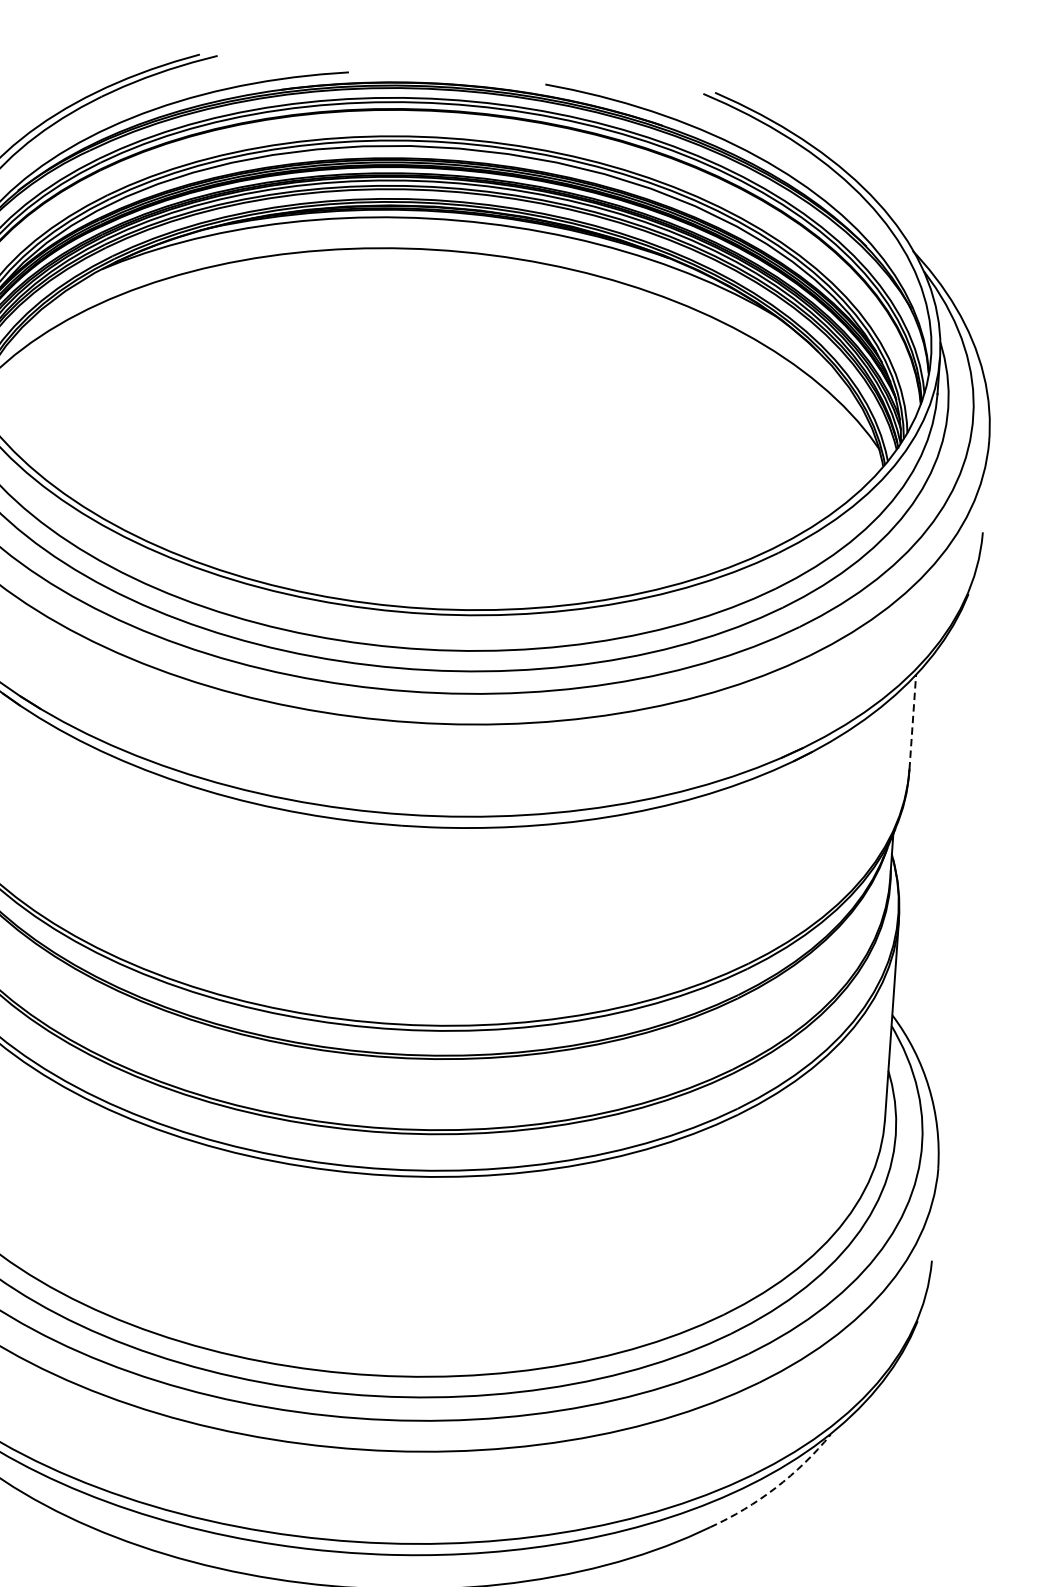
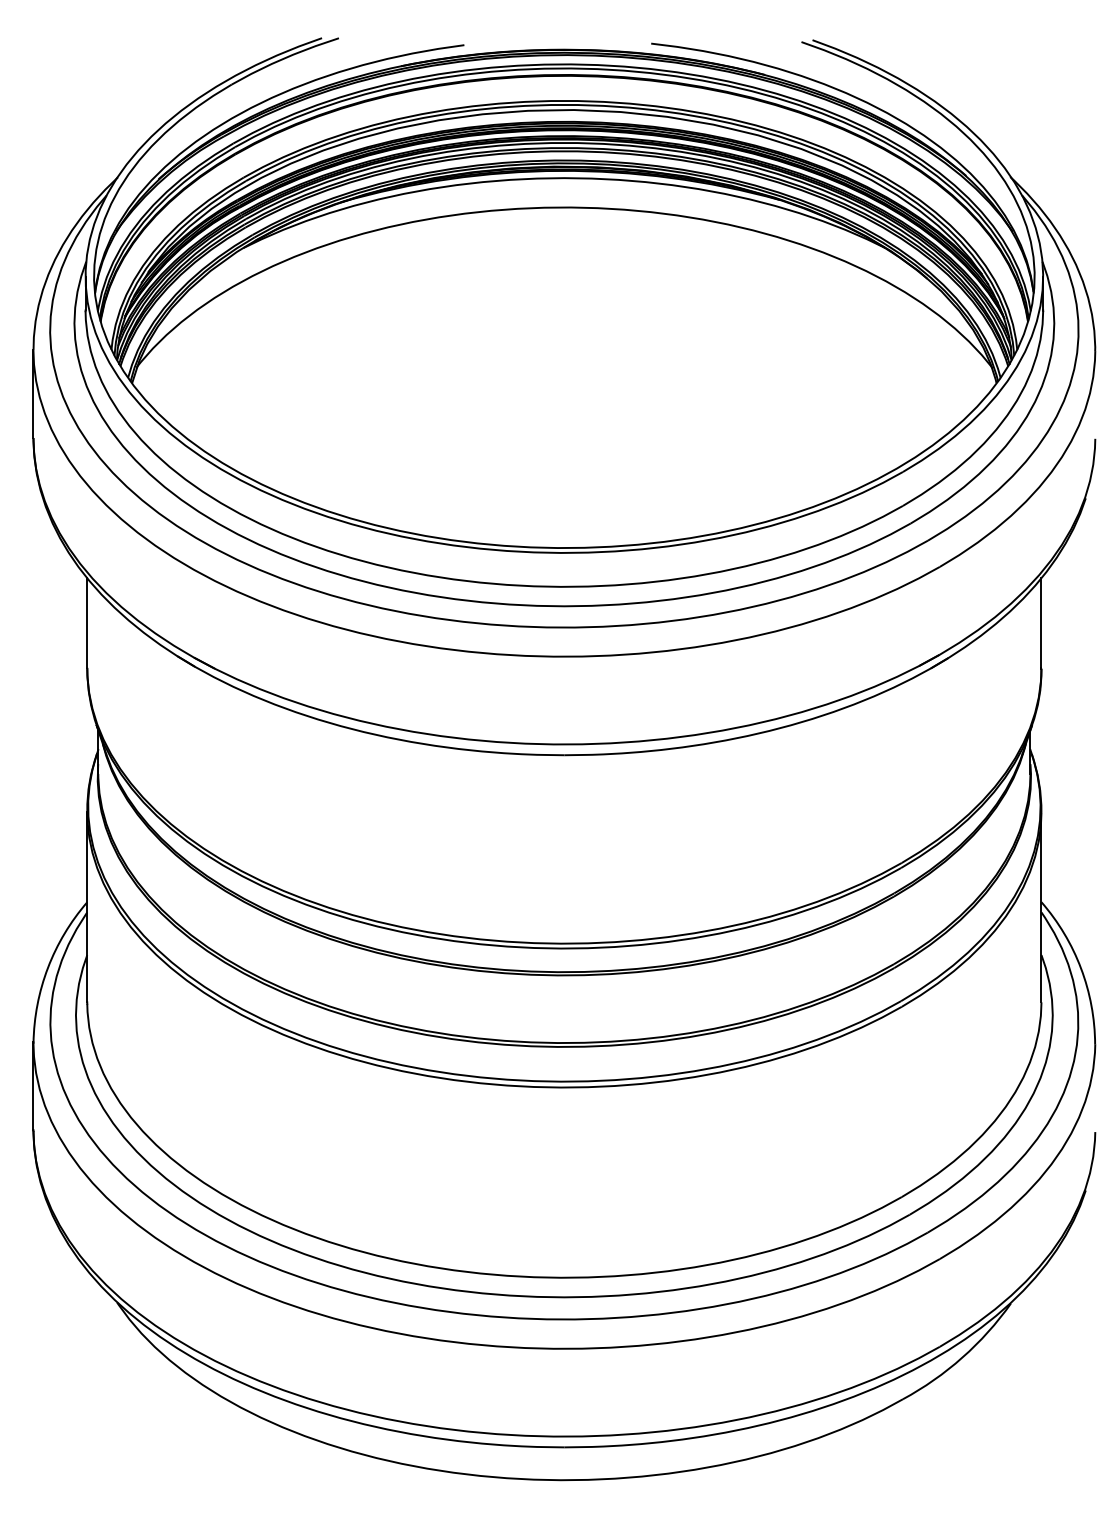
line: (912, 721) -> (1041, 622), dashed -> solid
arc: (775, 1487) -> (962, 1357), dashed -> solid

